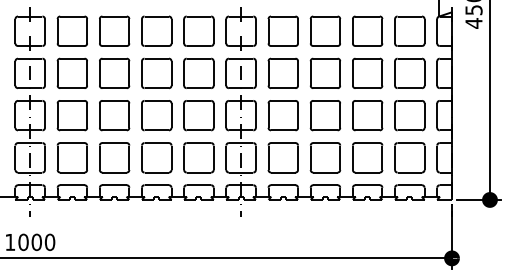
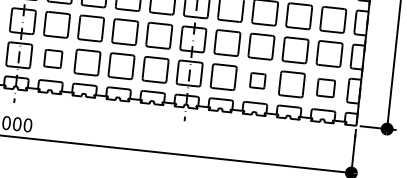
part: (71, 157) -> (52, 58), size x0.7
part: (325, 157) -> (257, 80), size x0.6
part: (409, 157) -> (325, 87), size x0.7

